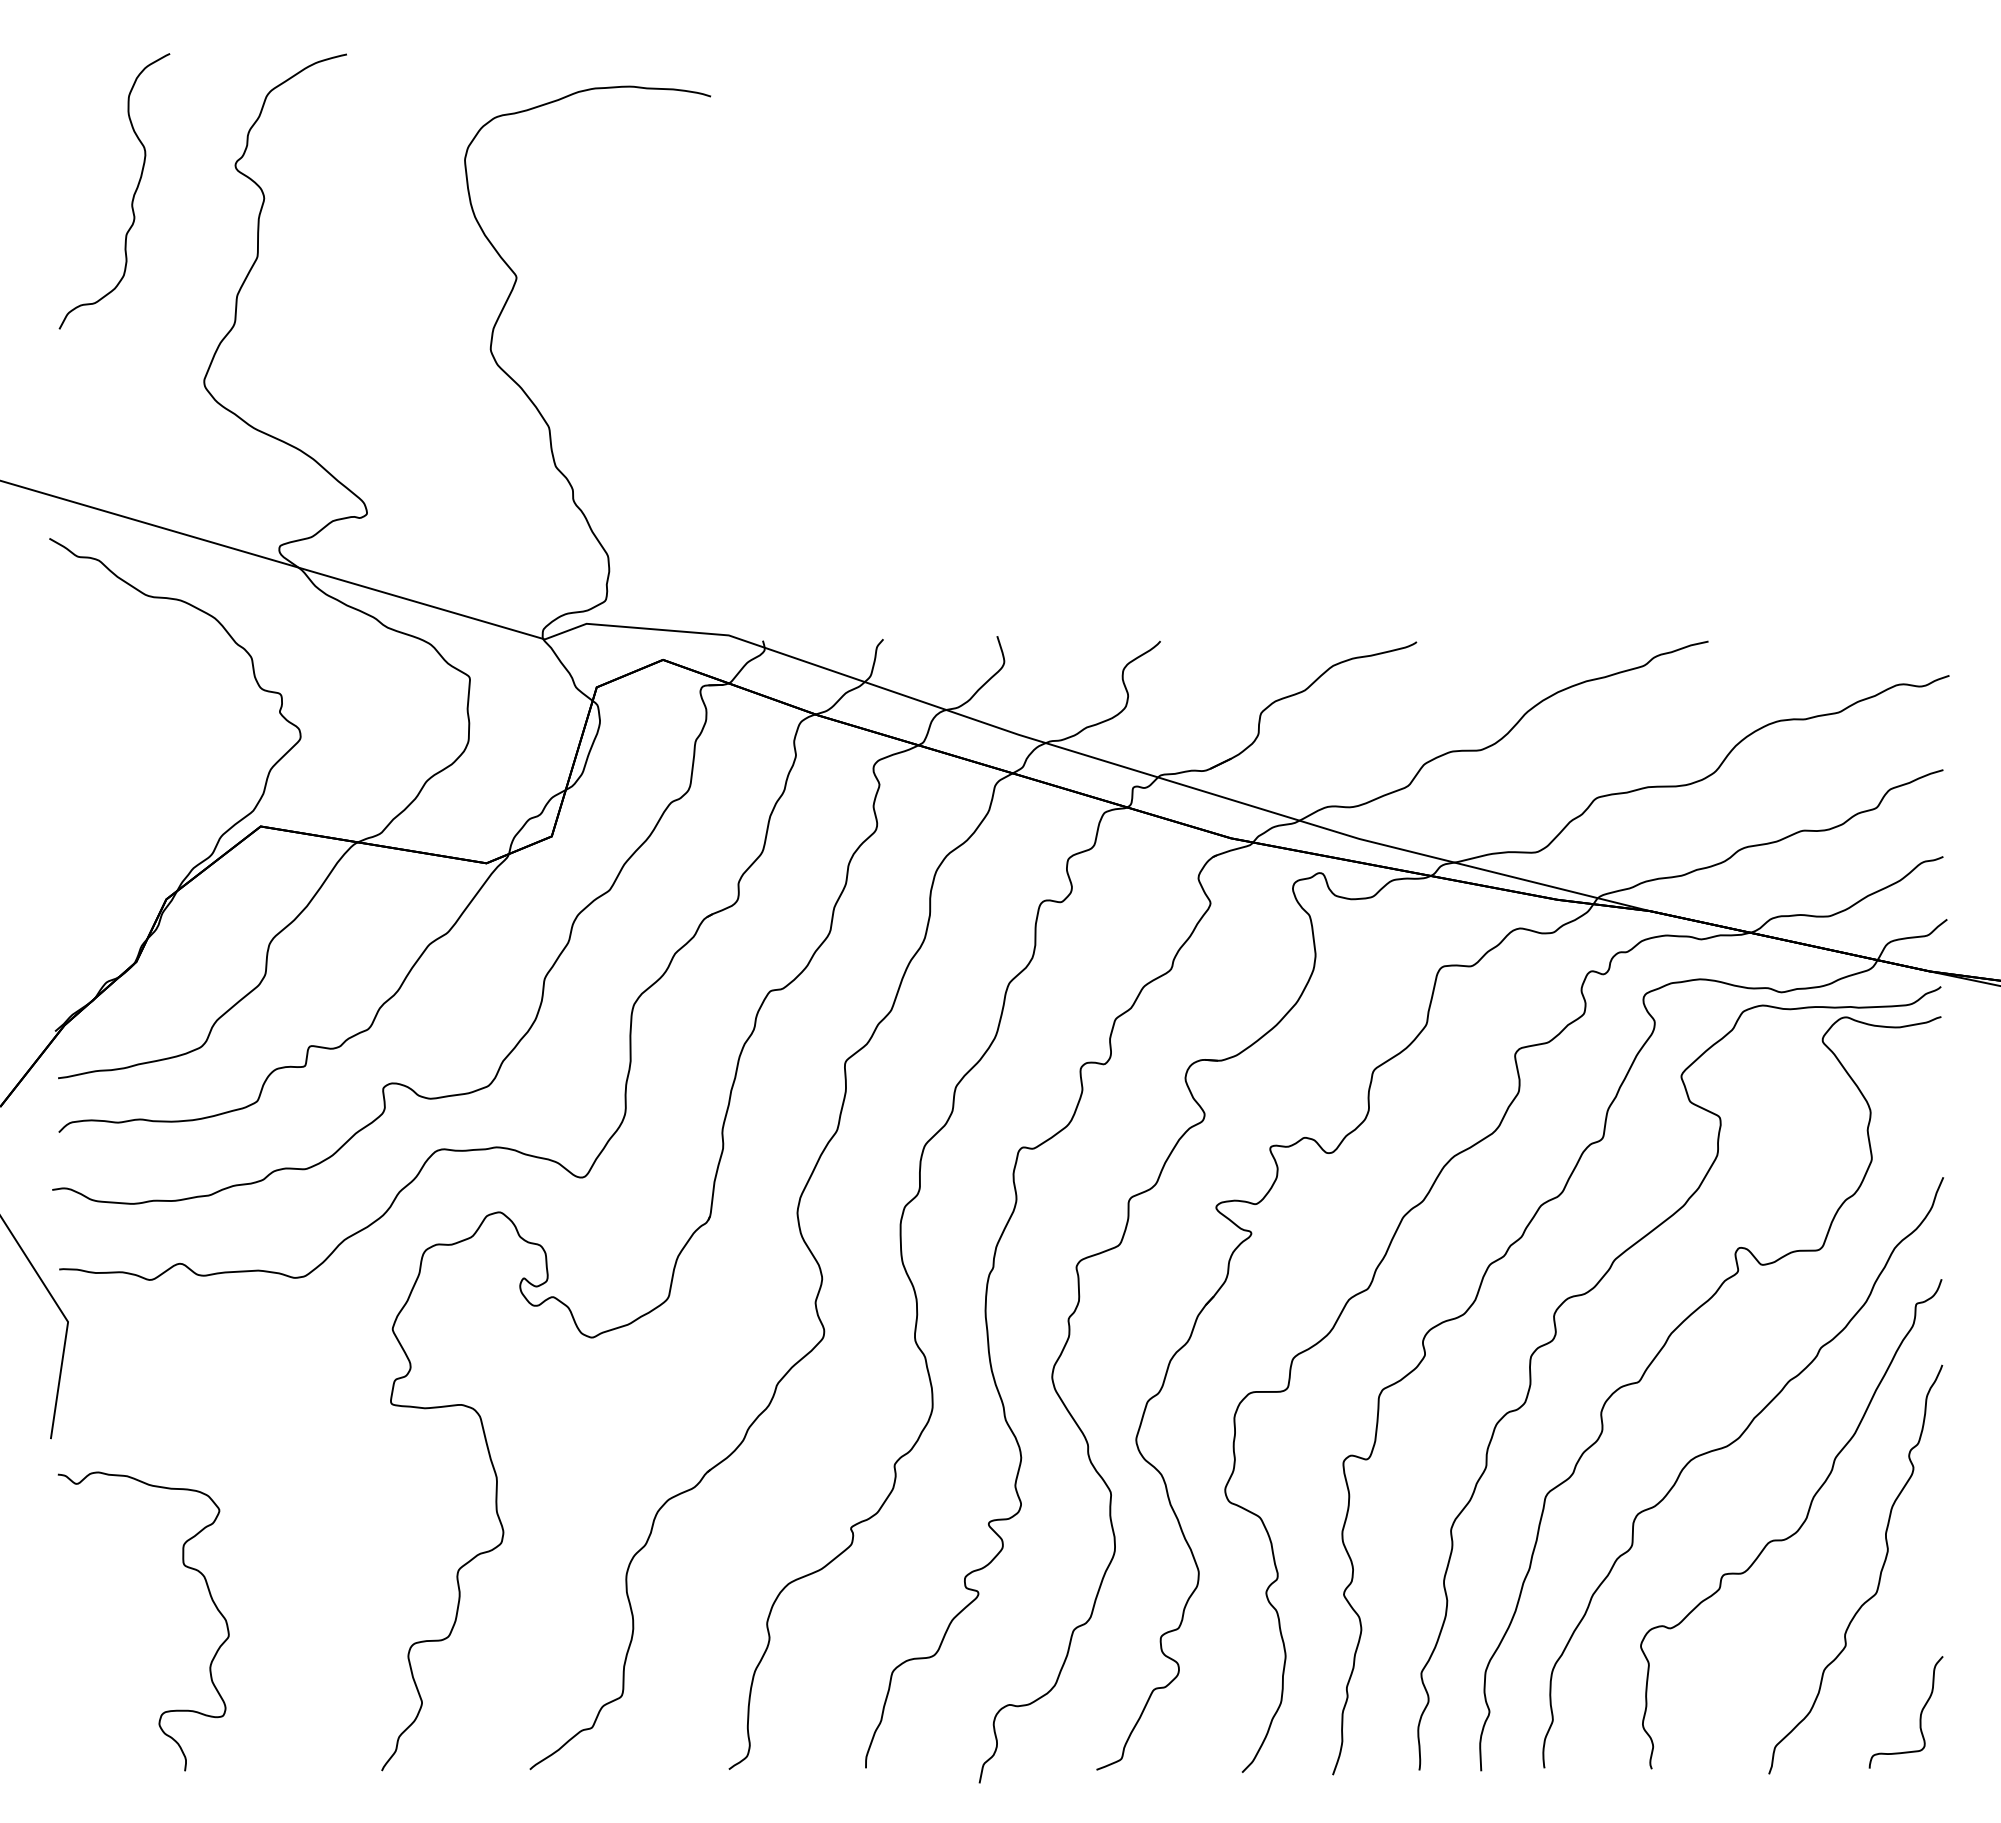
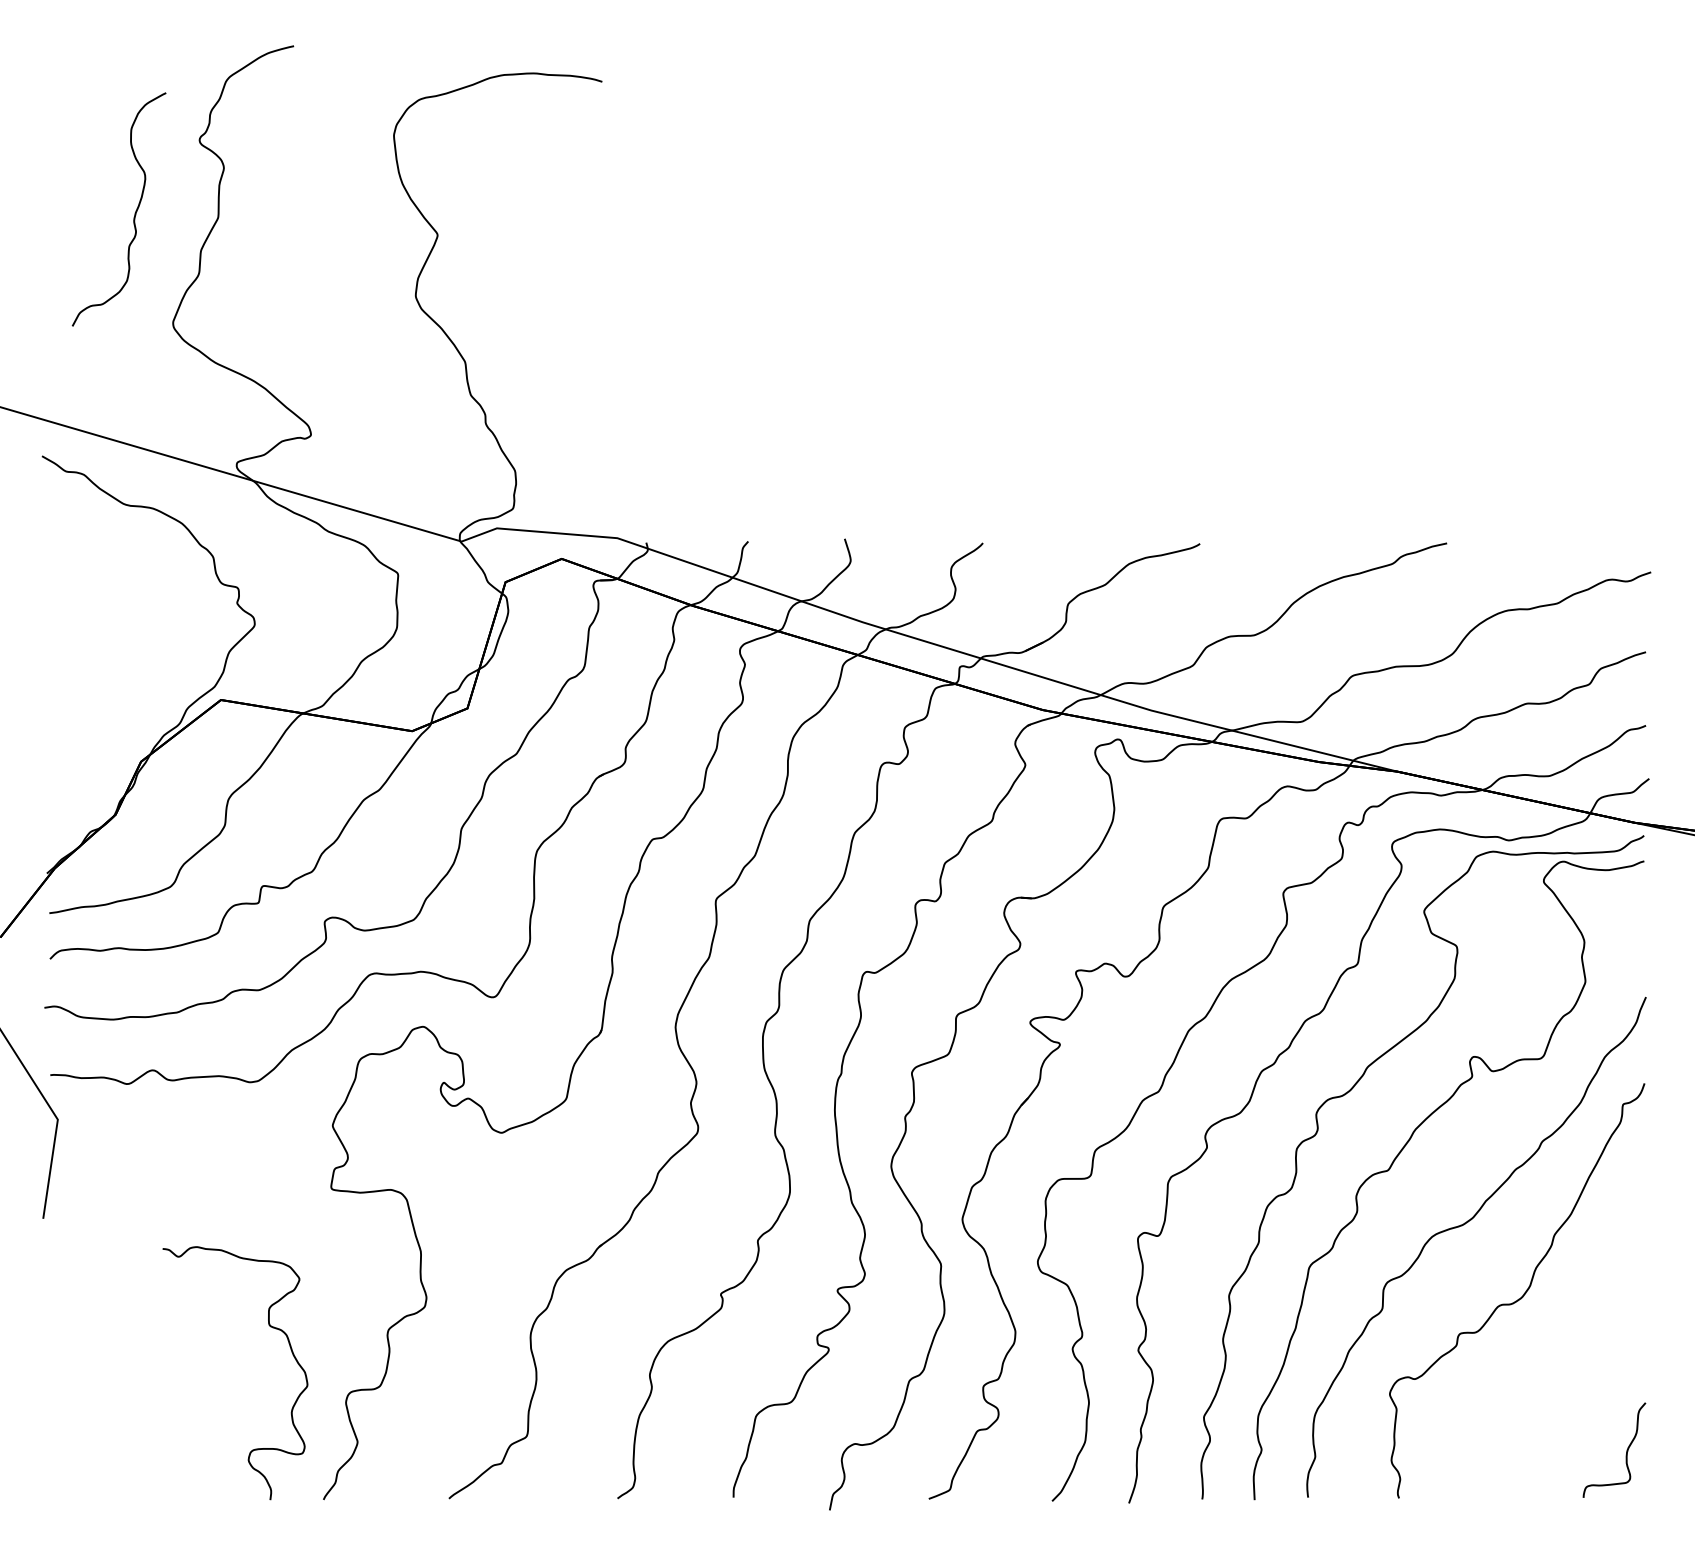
curve: (132, 197) -> (134, 214), moved
curve: (184, 1566) -> (269, 1326), moved
curve: (1879, 1574) -> (1591, 1333), removed

